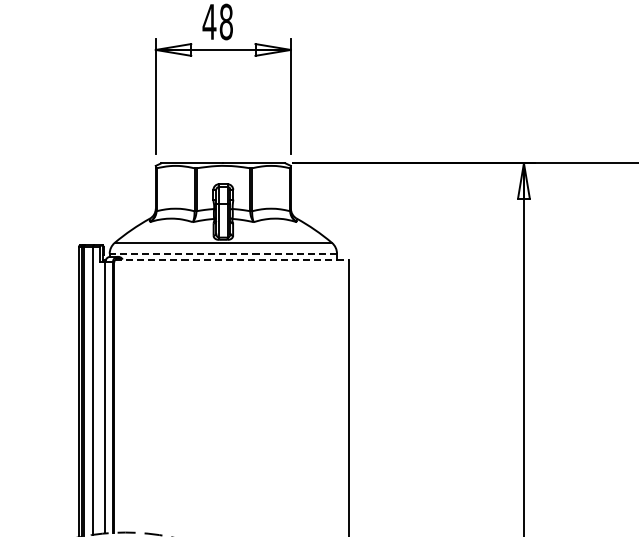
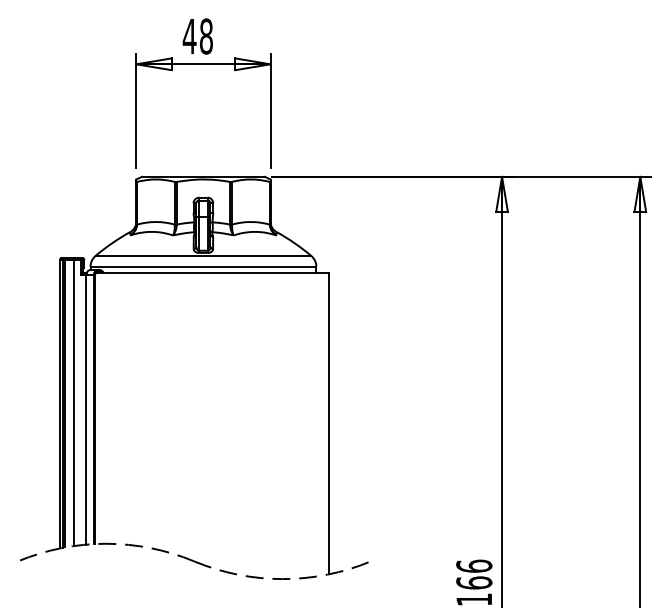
line: (223, 253) -> (203, 266), dashed -> solid
line: (232, 259) -> (212, 272), dashed -> solid

